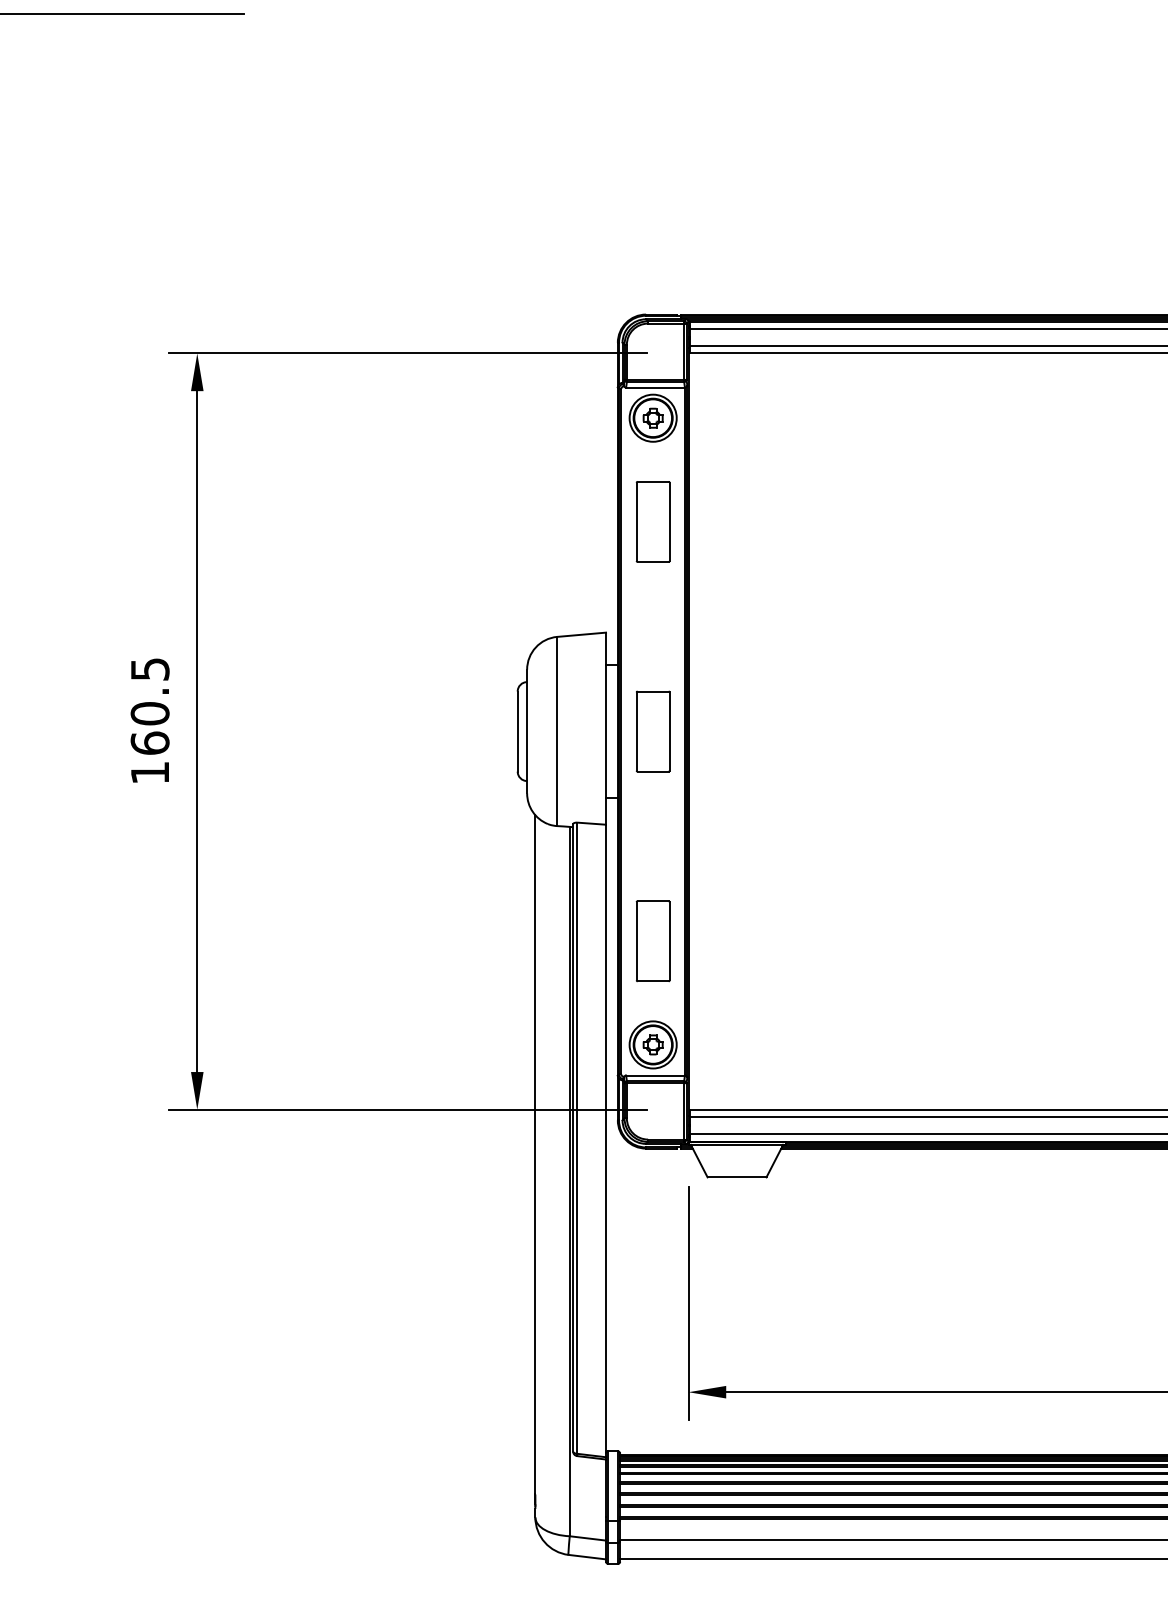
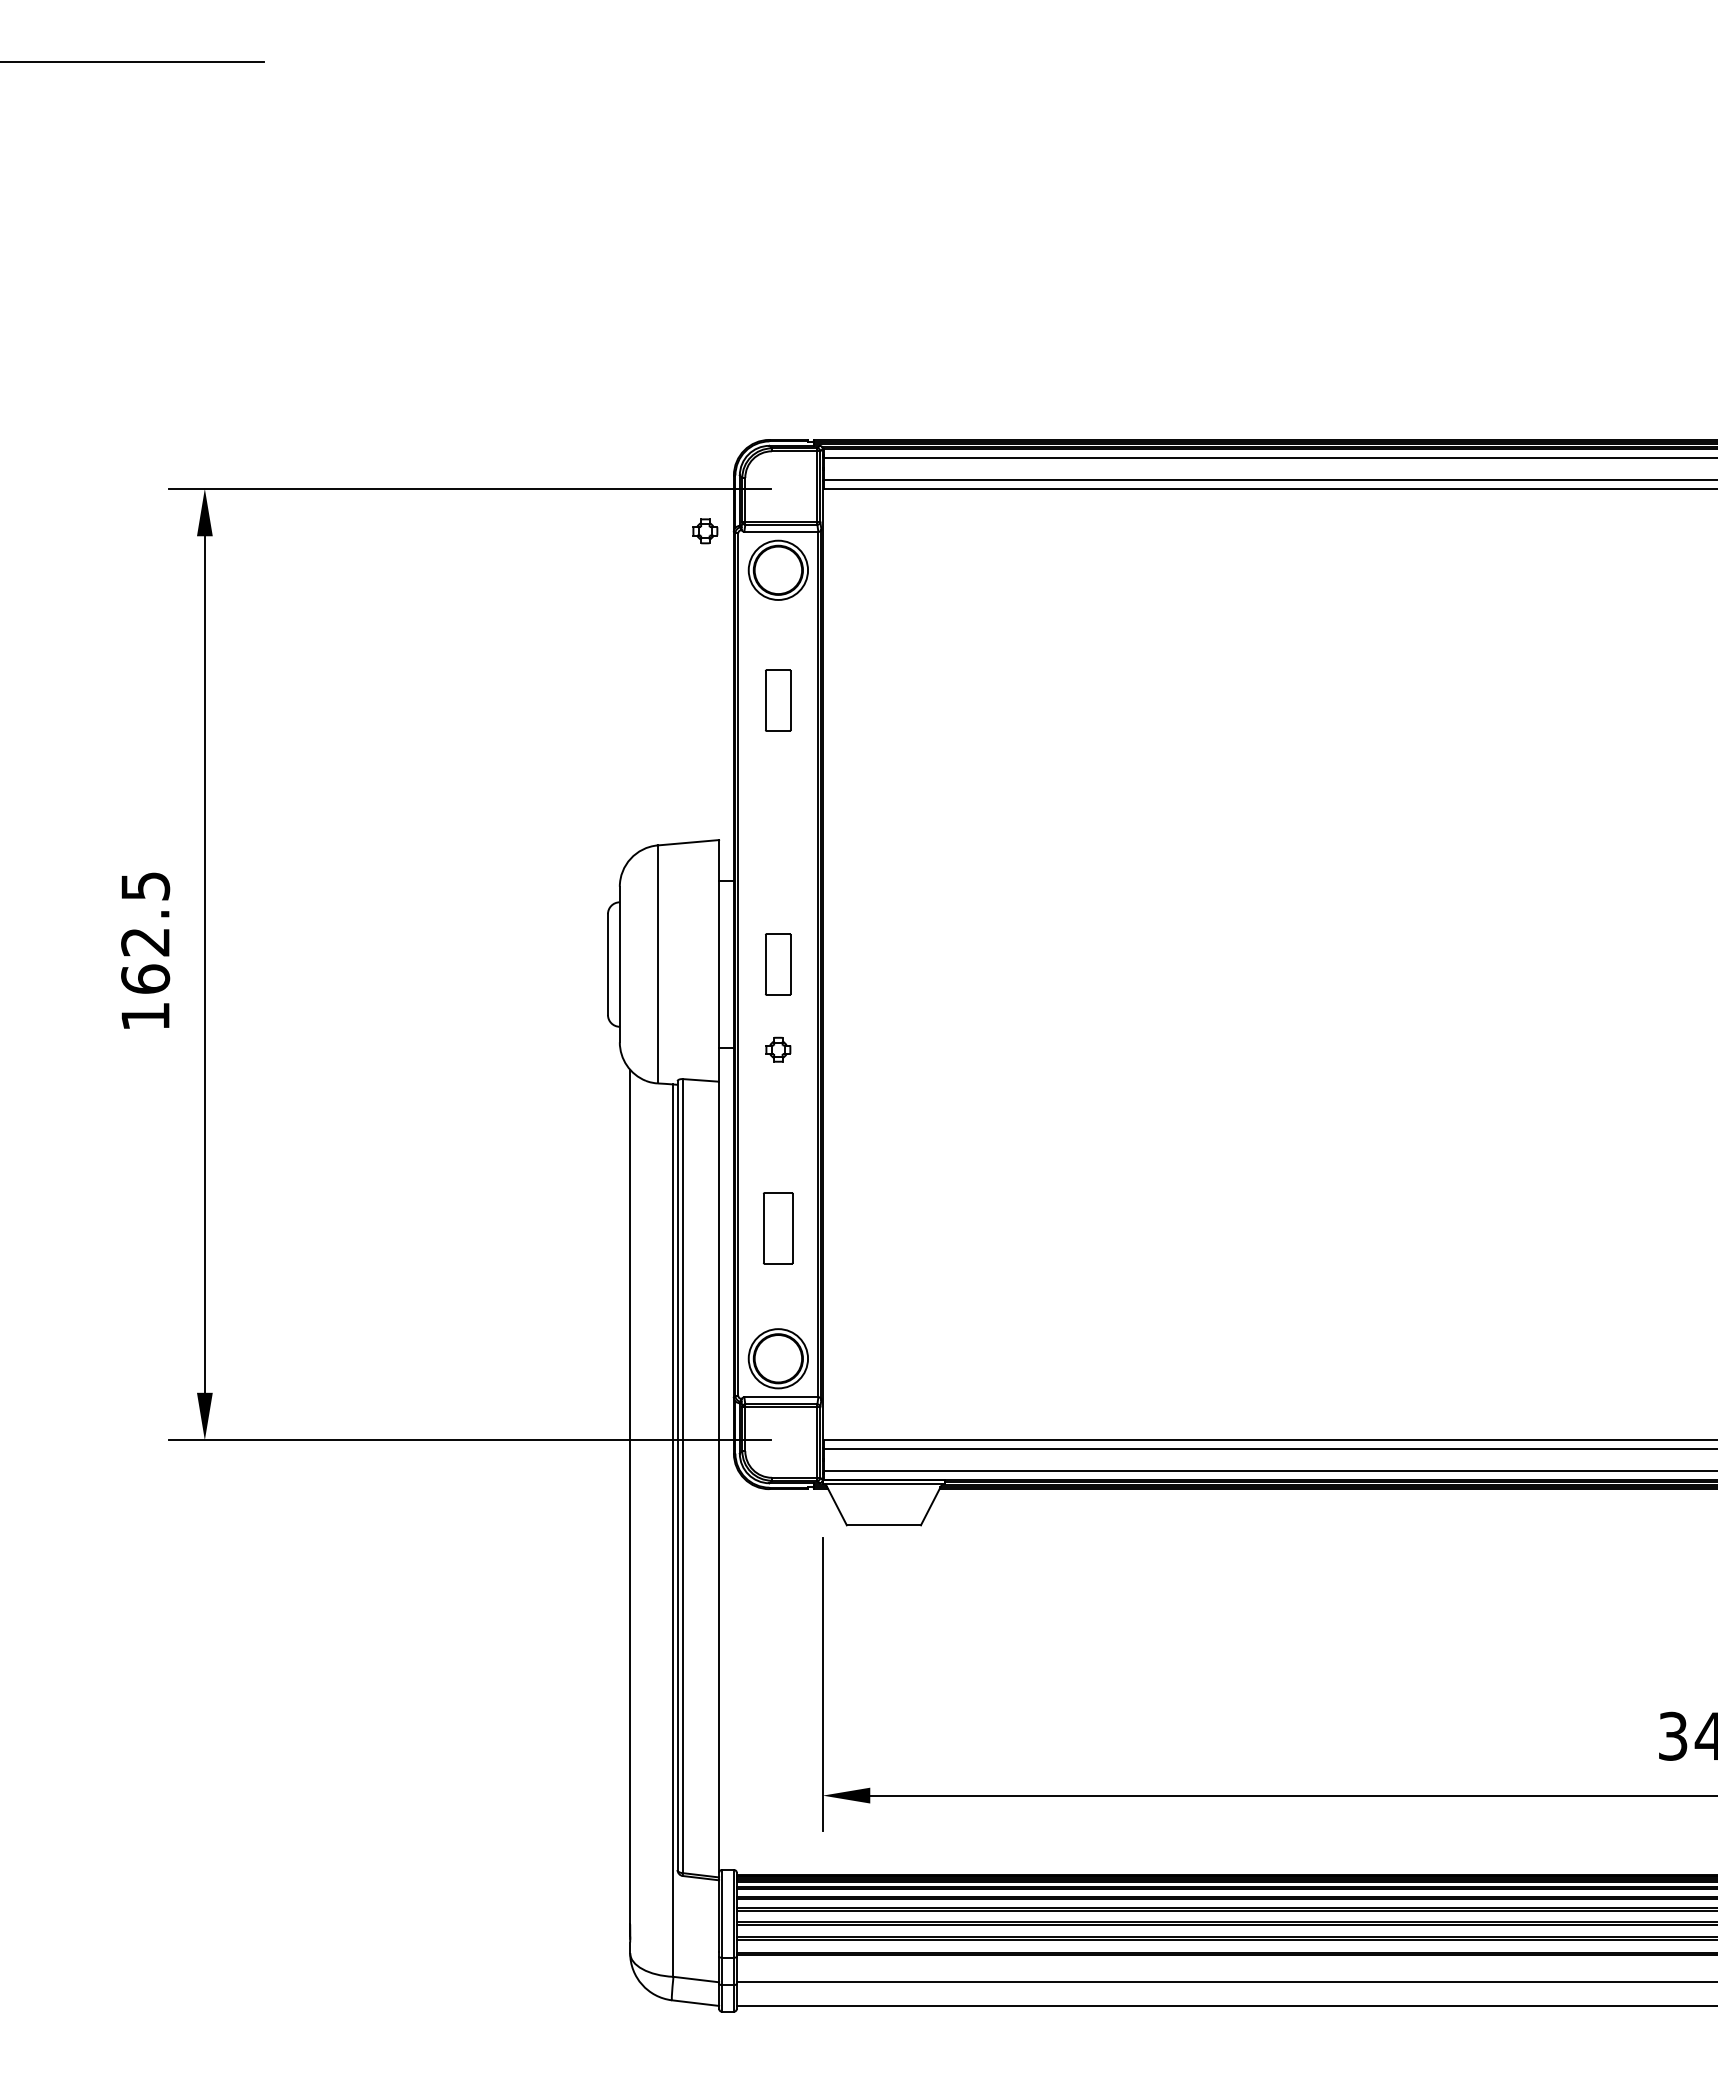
part: (653, 418) -> (705, 531), moved
part: (652, 521) -> (777, 700), size x0.6
text: (150, 713) -> (145, 941), 160.5 -> 162.5
part: (652, 731) -> (777, 964), size x0.6
part: (652, 941) -> (777, 1228), size x0.7
part: (653, 1044) -> (778, 1049), moved

